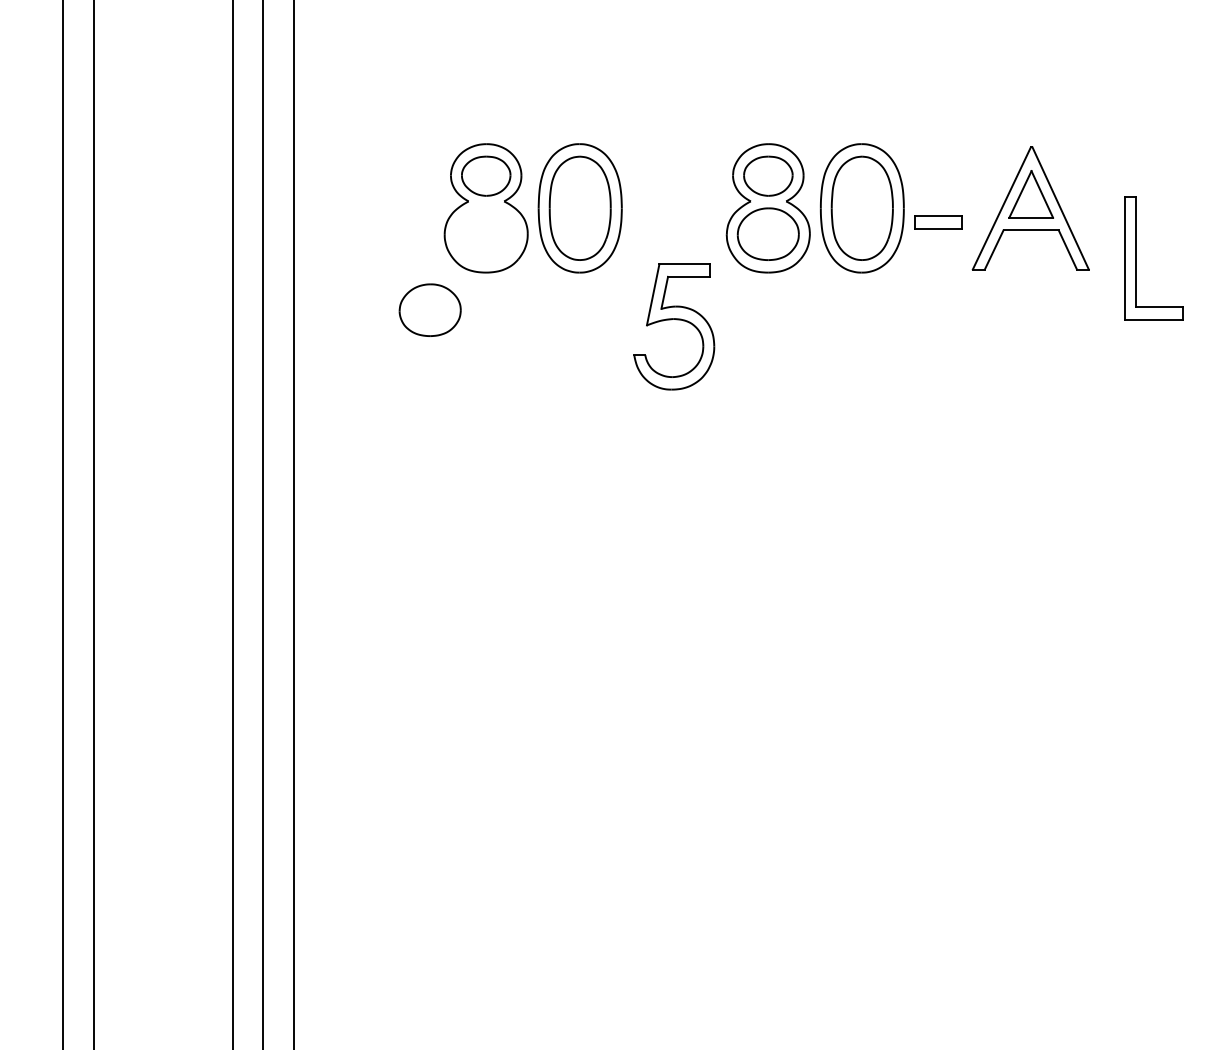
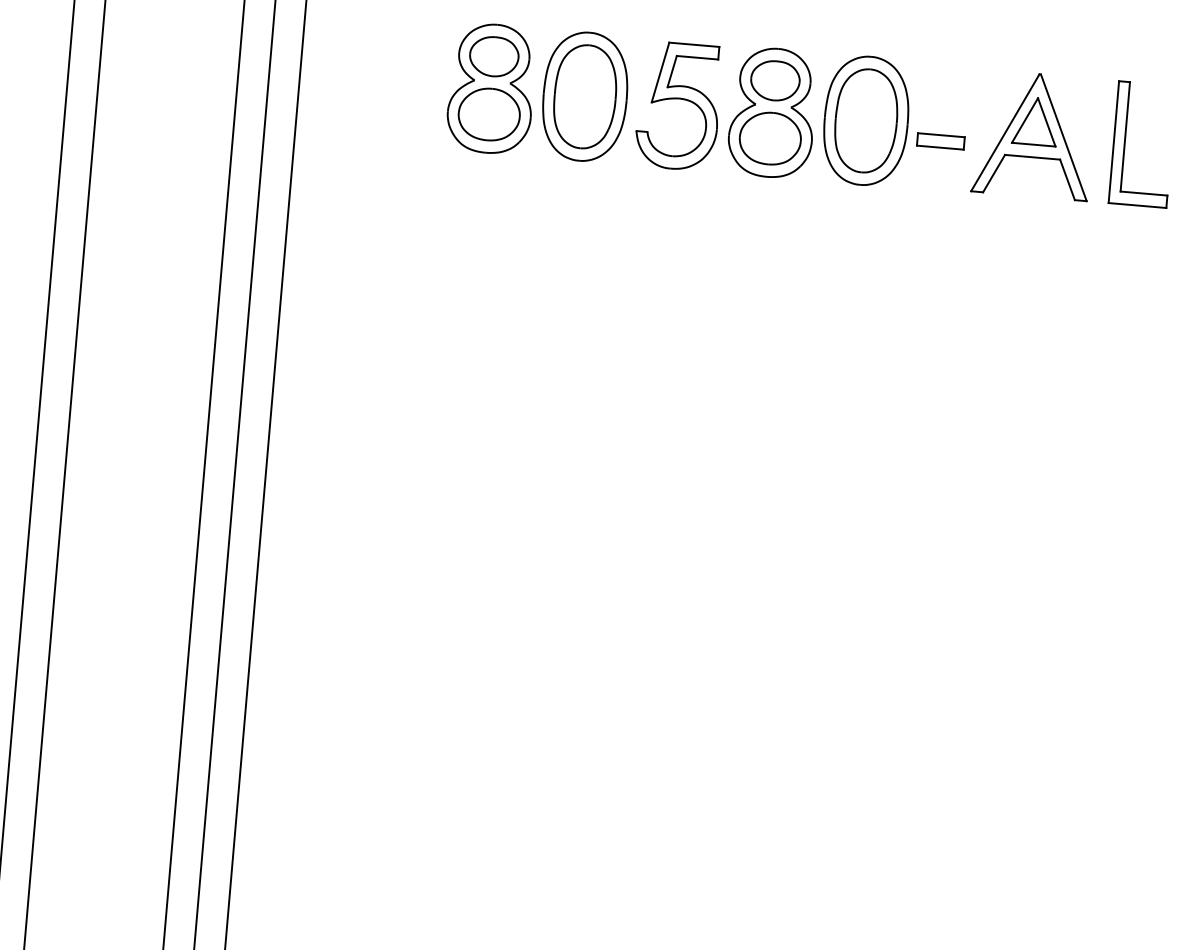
part: (1136, 258) -> (1125, 143), moved
part: (429, 309) -> (488, 113), moved
part: (676, 320) -> (681, 100), moved

